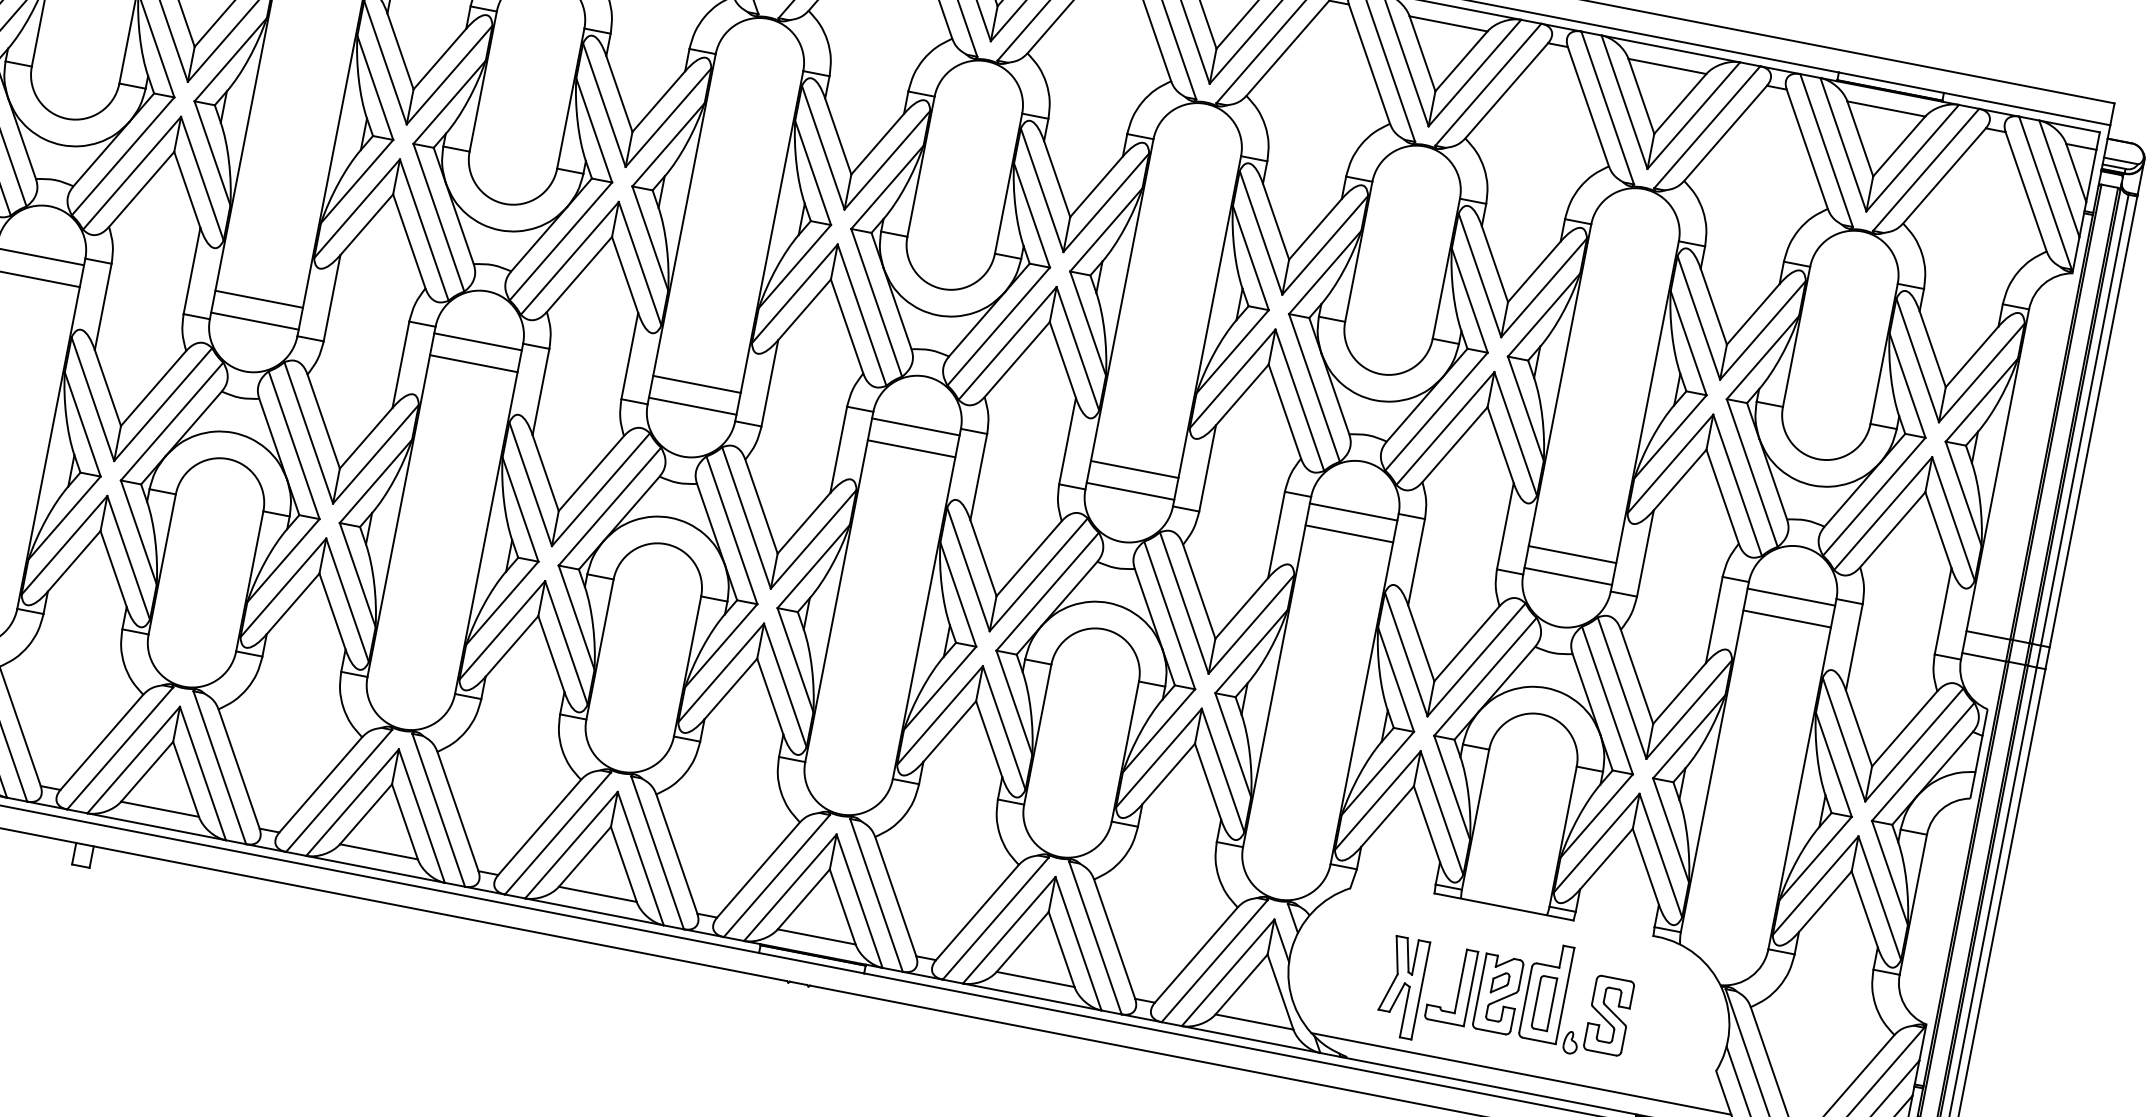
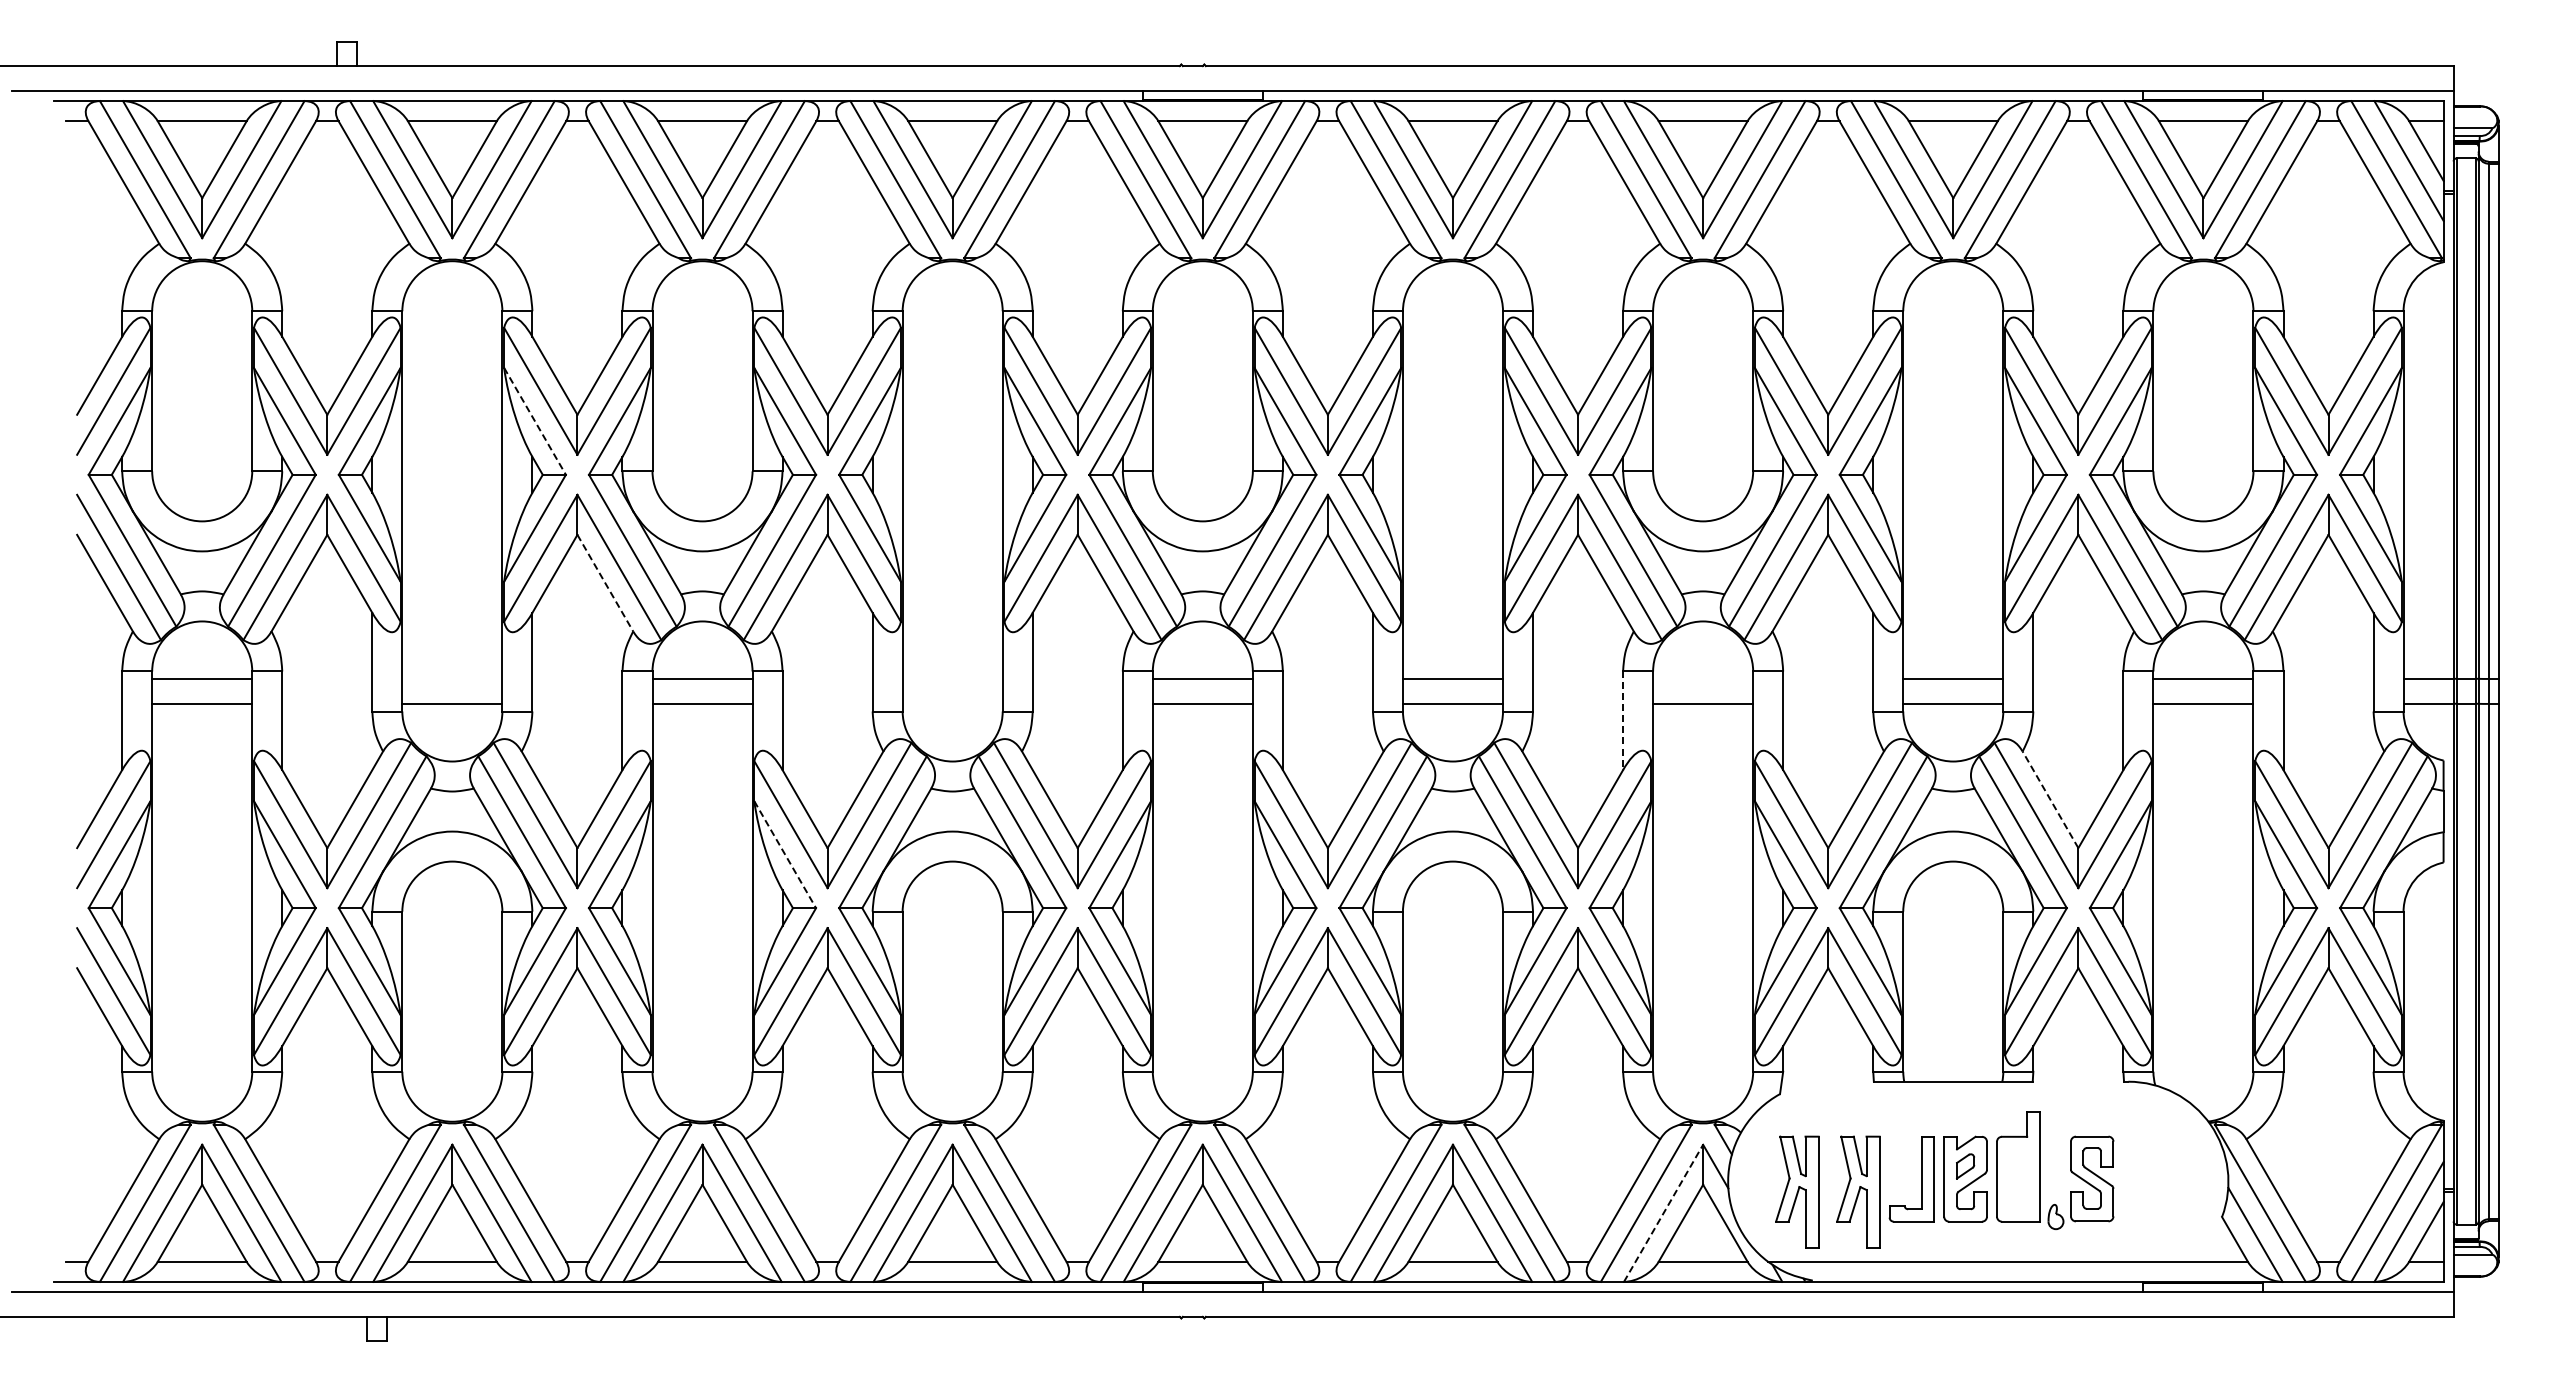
line: (375, 88) -> (535, 421), solid -> dashed
line: (409, 241) -> (605, 583), solid -> dashed
line: (259, 299) -> (452, 679), removed
line: (696, 384) -> (952, 679), removed
line: (692, 405) -> (952, 703), removed
line: (520, 509) -> (785, 854), solid -> dashed
line: (1353, 512) -> (1703, 679), removed
line: (1276, 535) -> (1623, 721), solid -> dashed
line: (1637, 676) -> (2050, 799), solid -> dashed
line: (1228, 972) -> (1663, 1212), solid -> dashed
part: (1349, 976) -> (1797, 1191), added
part: (1543, 1003) -> (2017, 1179), removed

